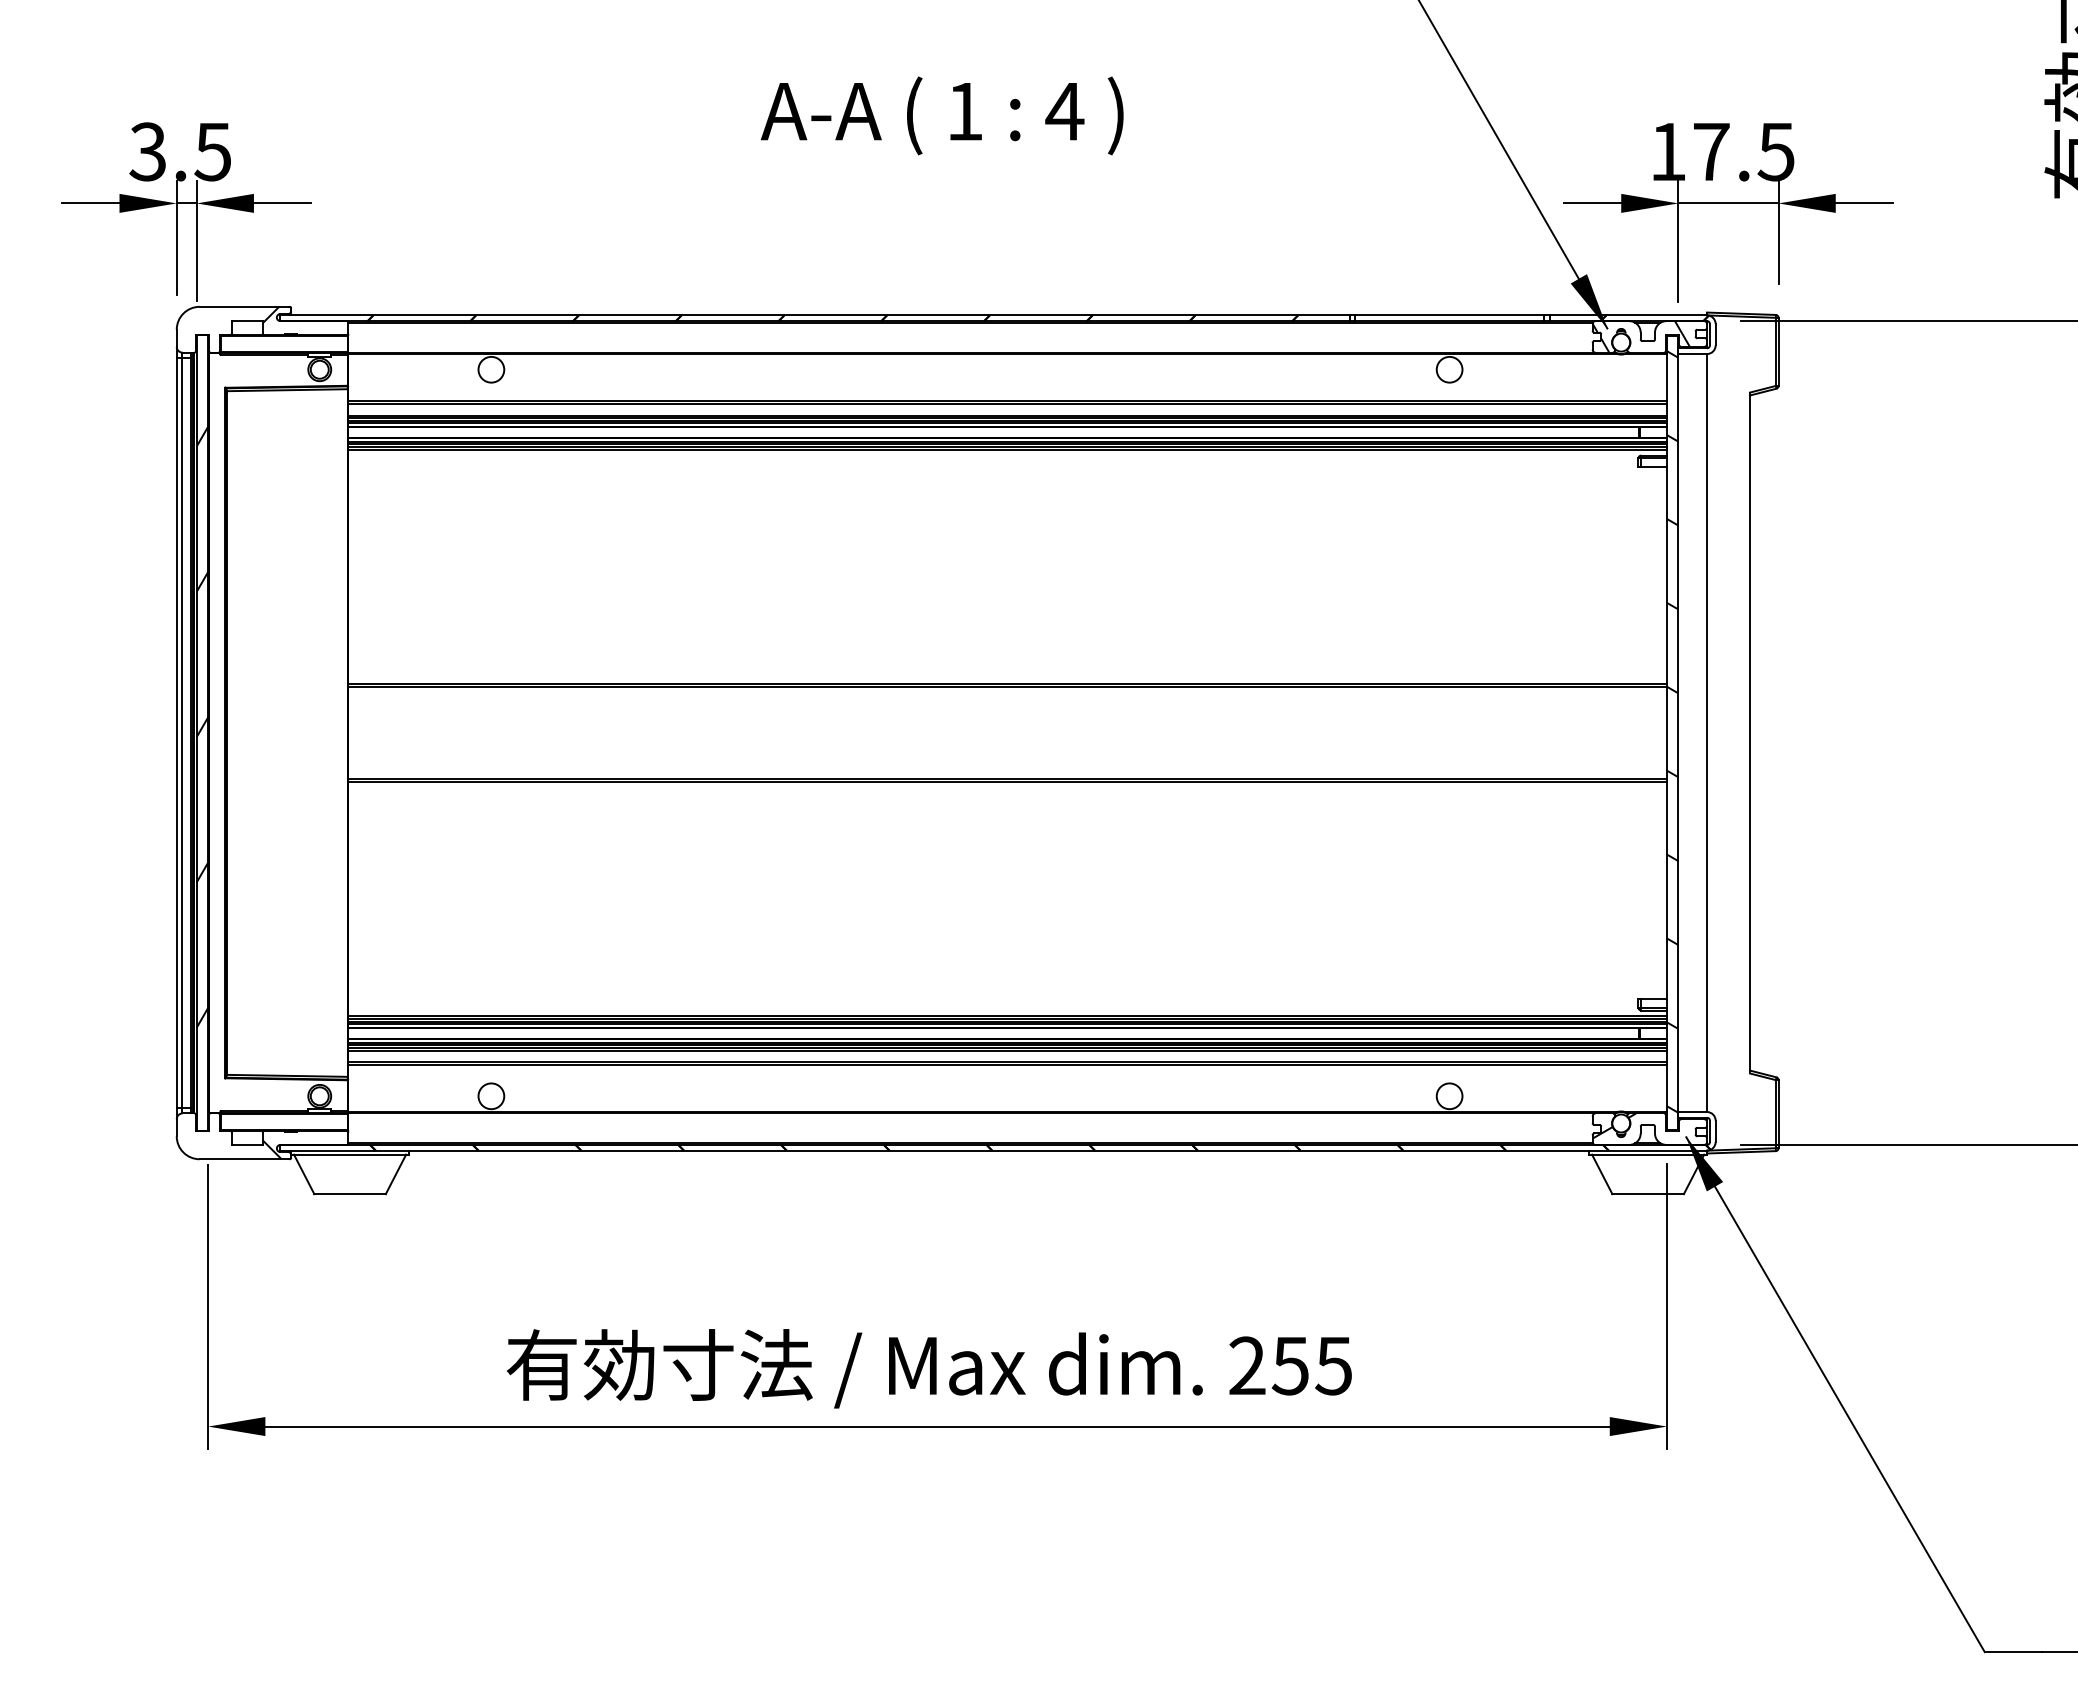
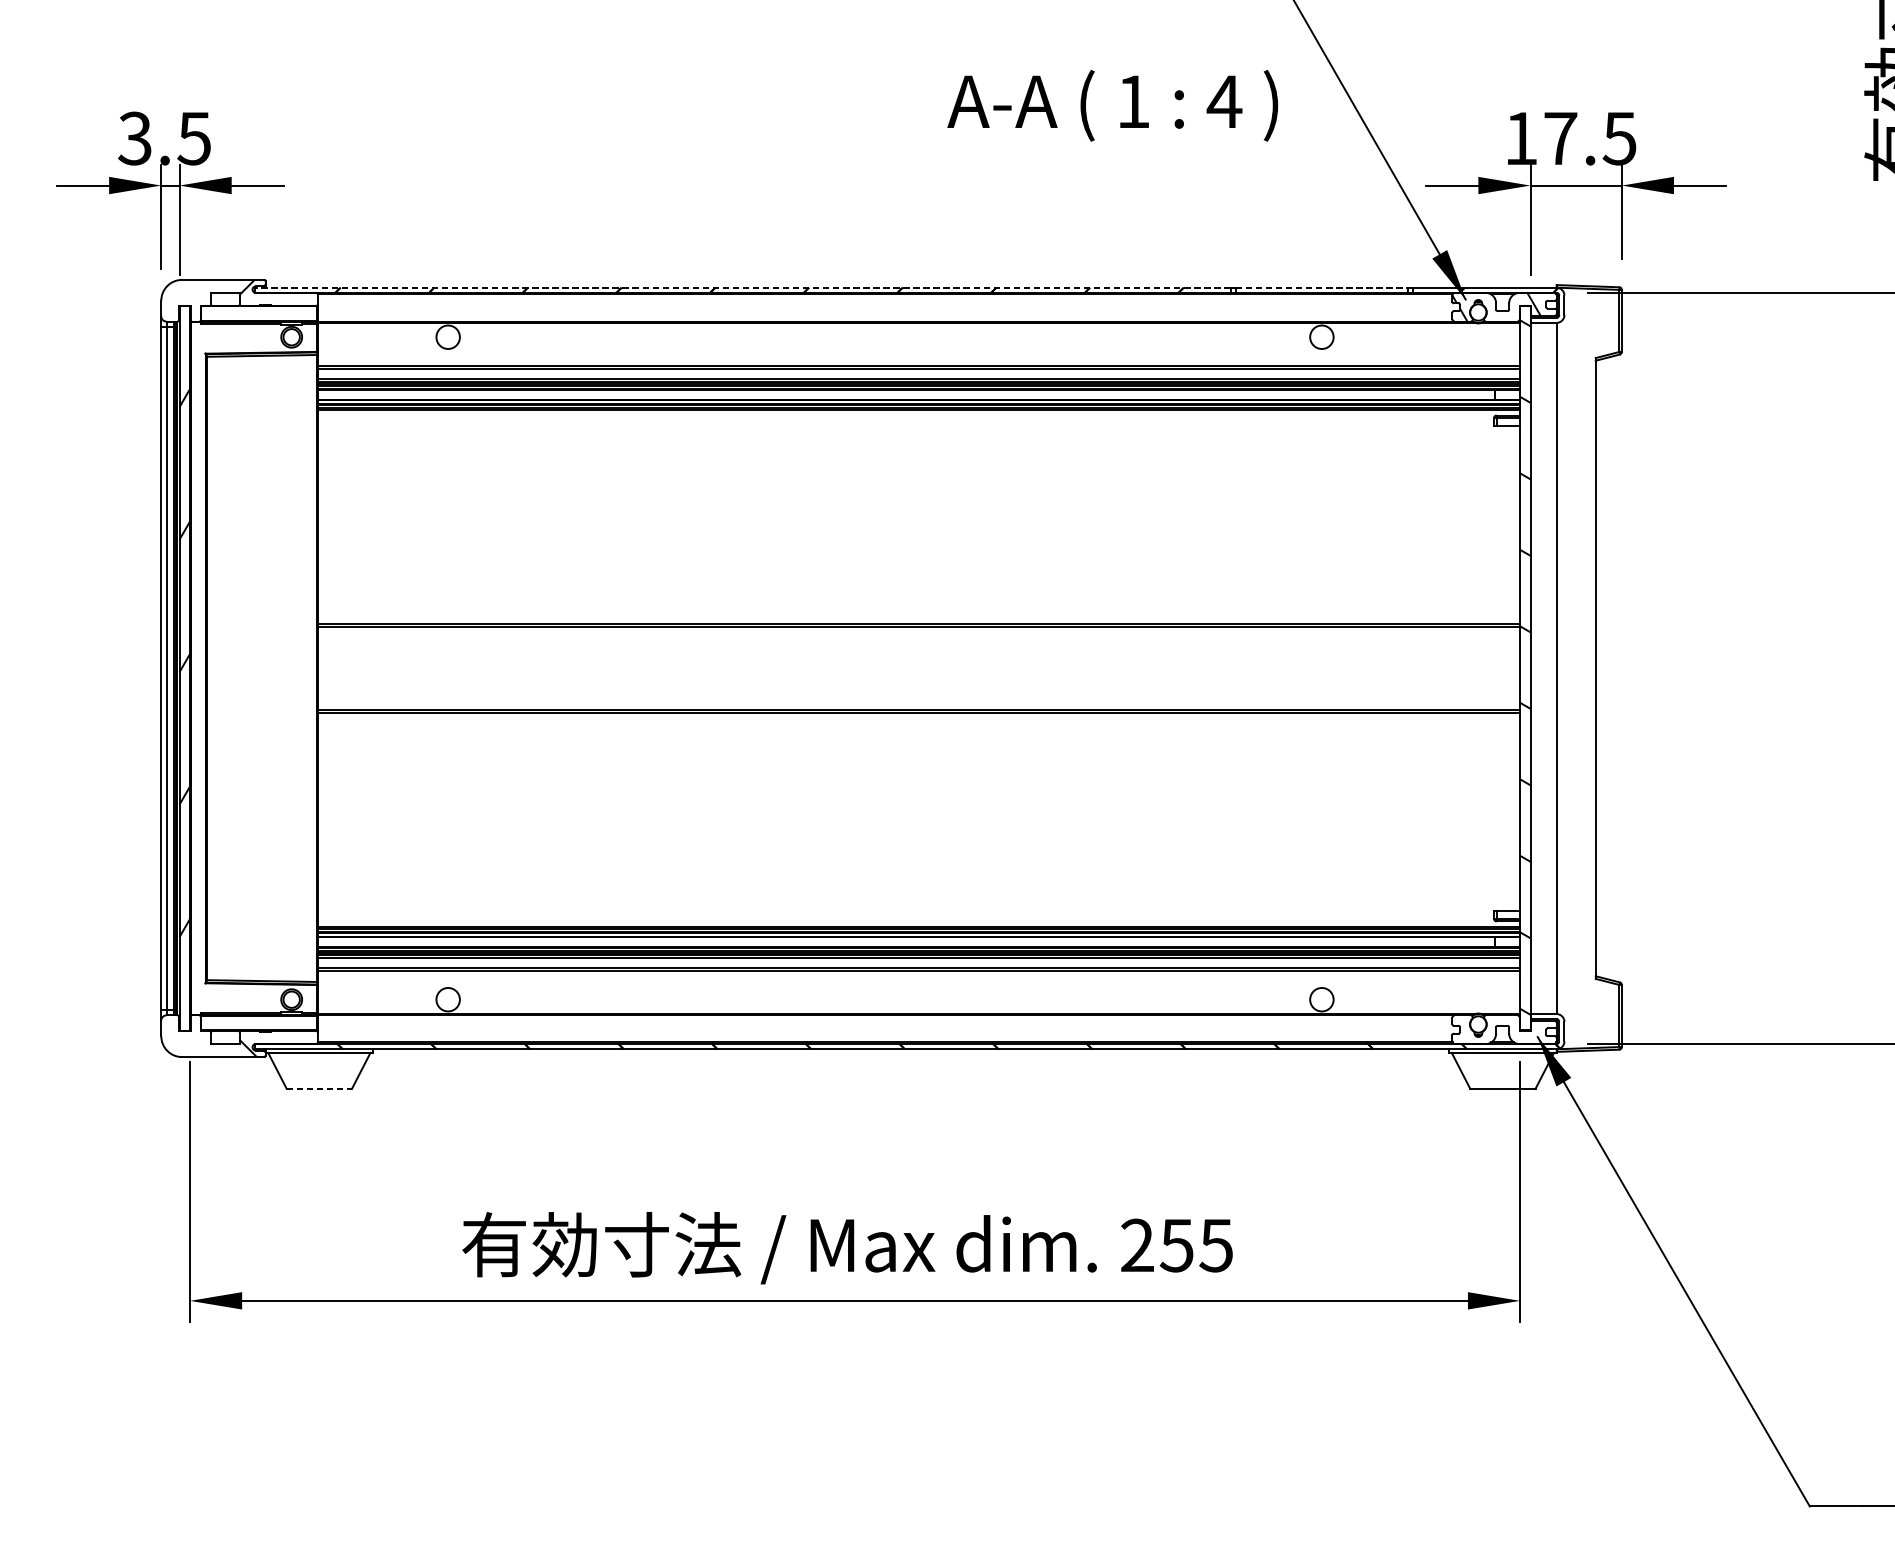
text: (942, 115) -> (1112, 105), moved
line: (814, 315) -> (742, 287), solid -> dashed
line: (1450, 315) -> (1322, 287), solid -> dashed
hatch: (1614, 1125) -> (1472, 1026), removed
line: (350, 1194) -> (319, 1089), solid -> dashed

